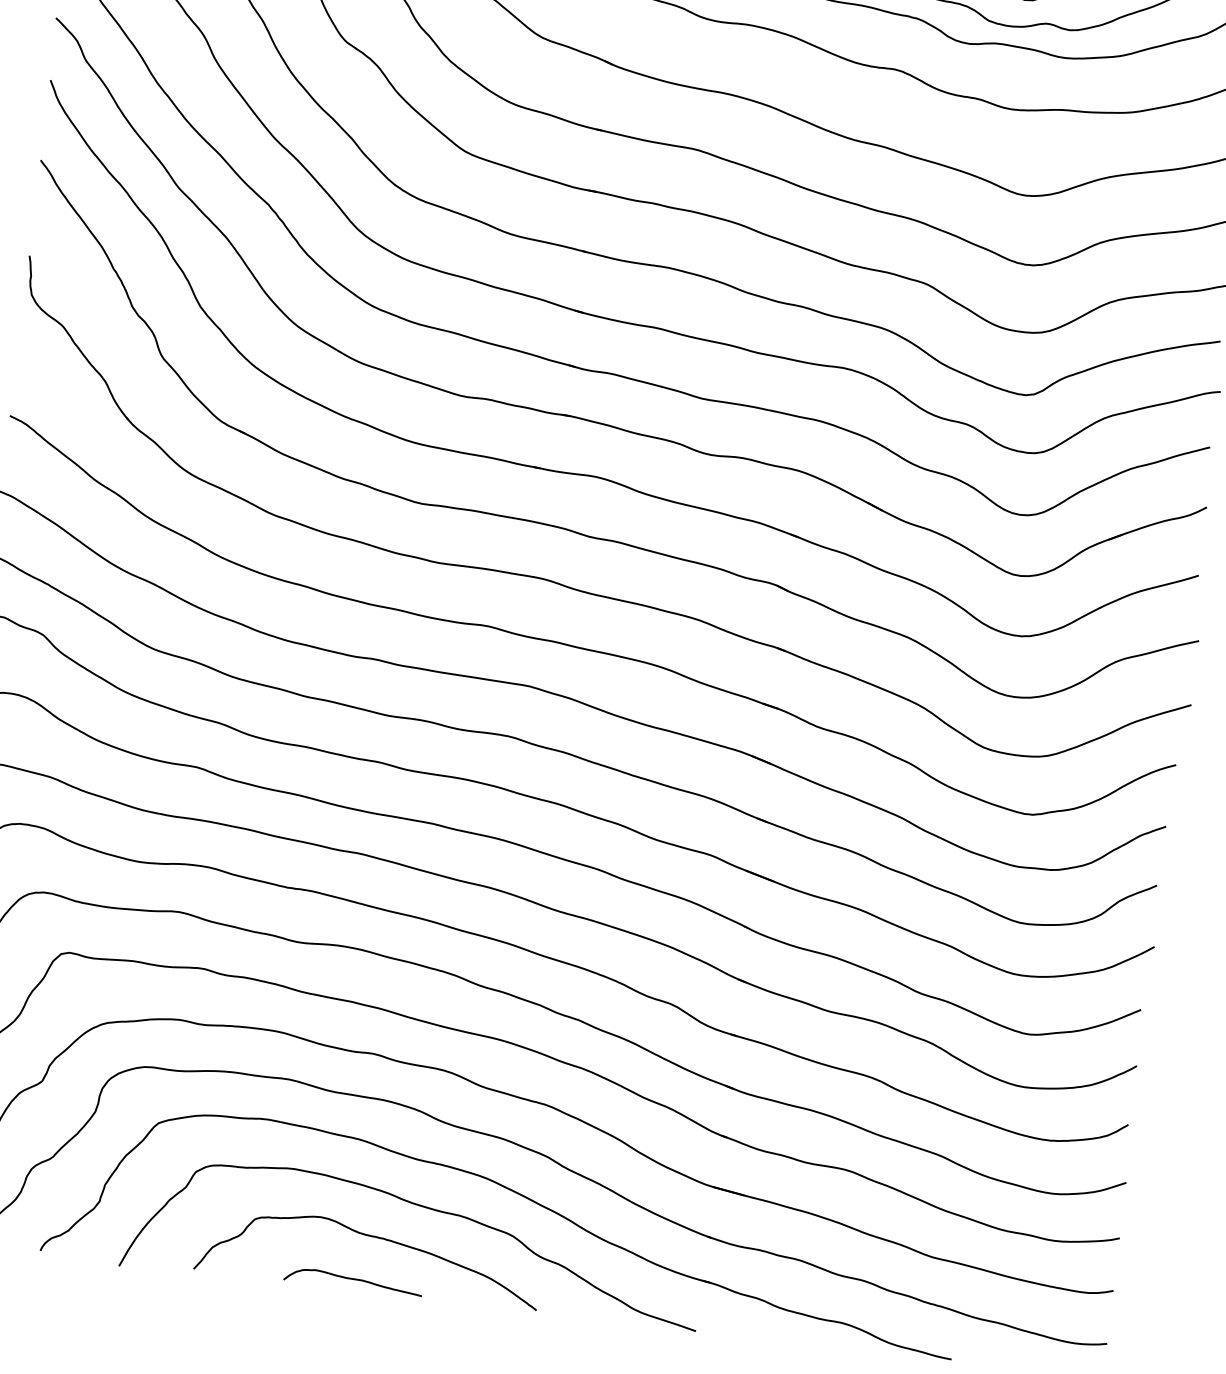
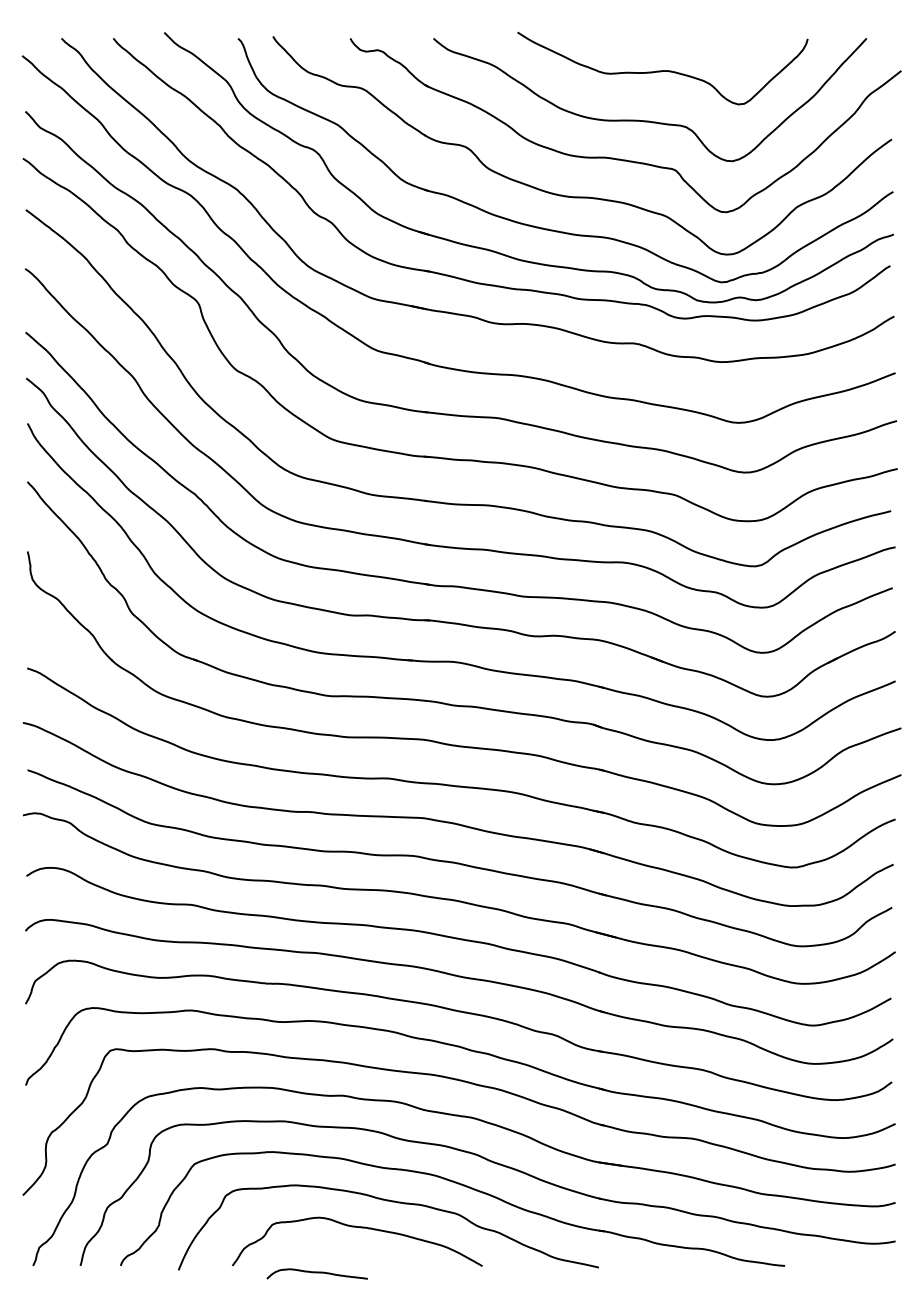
curve: (352, 1280) -> (316, 1273), moved

